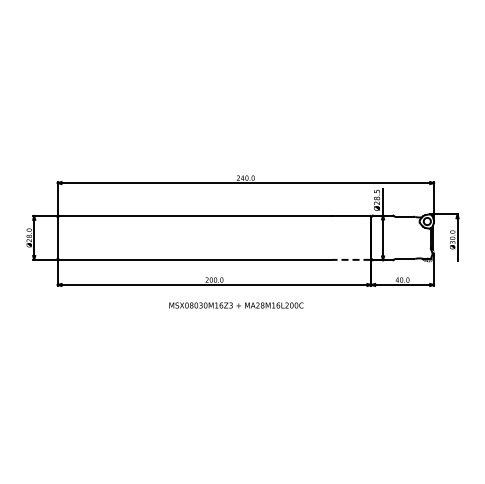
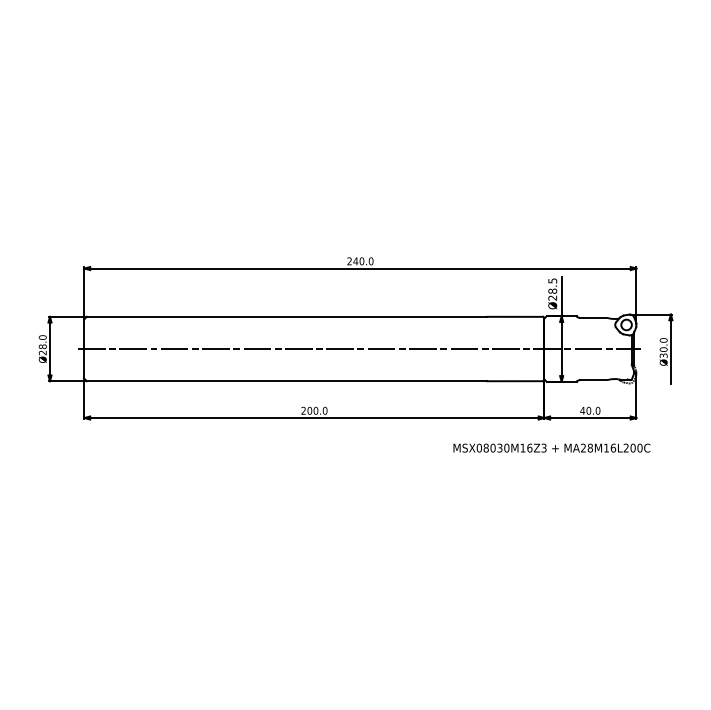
line: (244, 237) -> (358, 348), added
line: (350, 259) -> (513, 380), dashed -> solid
text: (236, 305) -> (552, 448), moved

